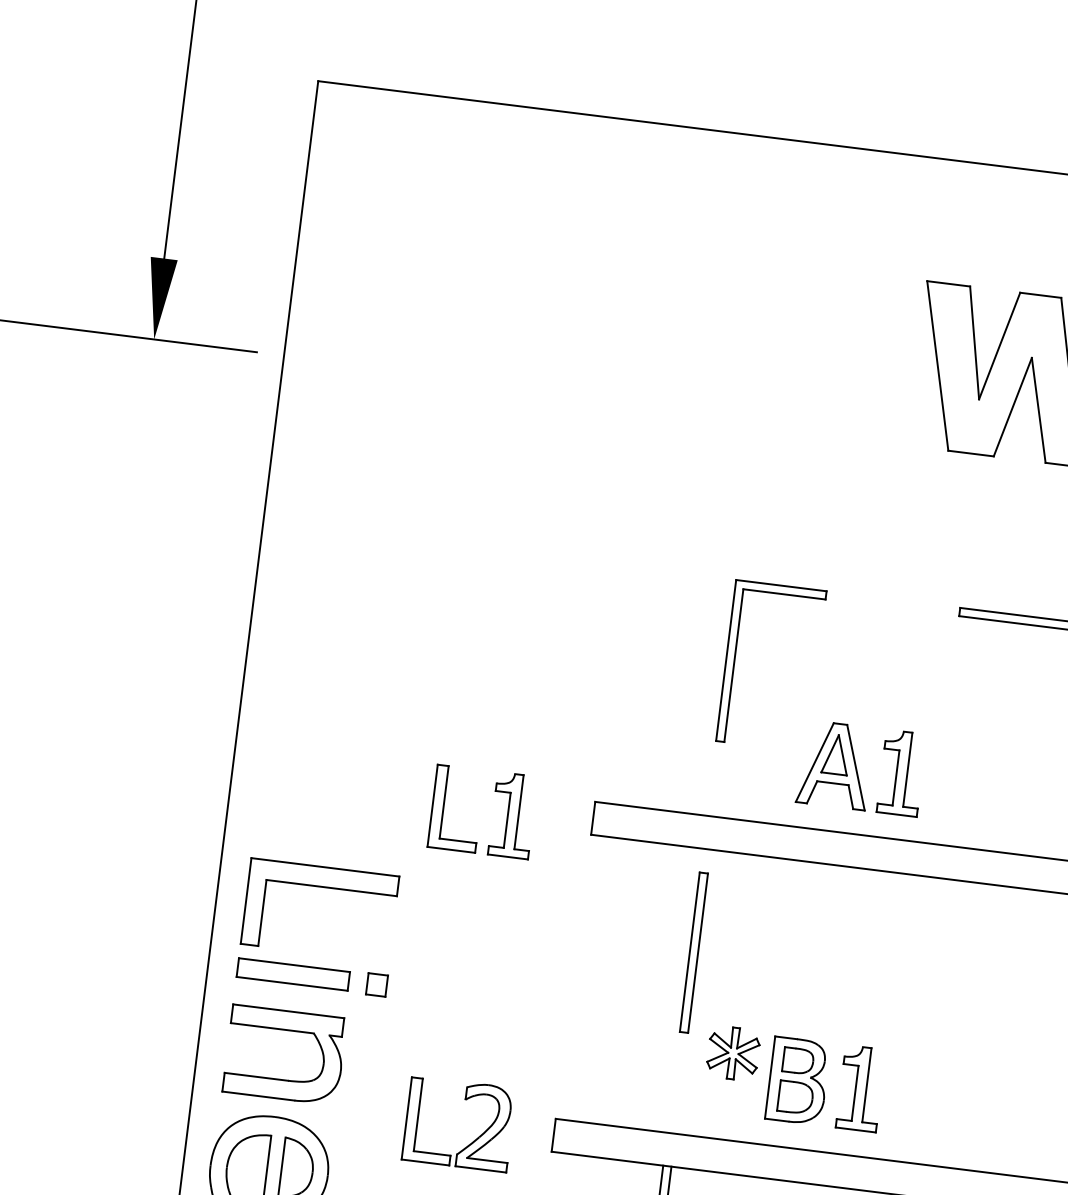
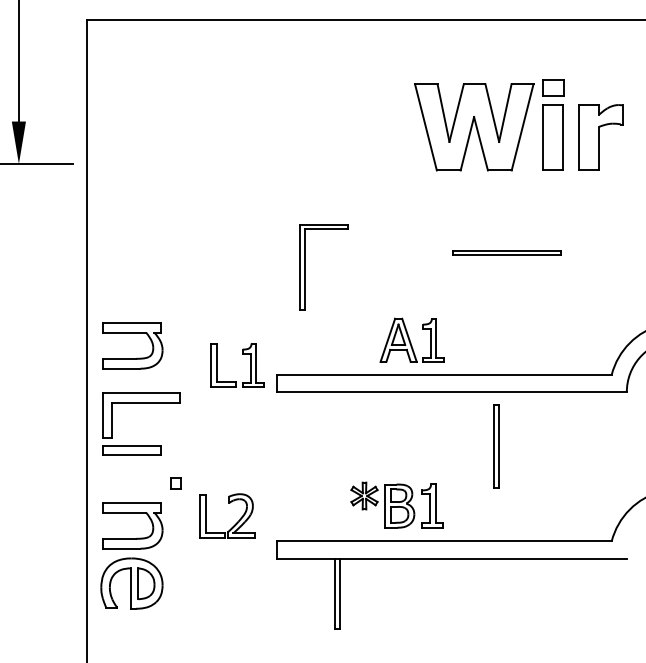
part: (735, 662) -> (305, 267), moved
part: (330, 688) -> (132, 333), added
part: (495, 792) -> (242, 354), moved
part: (322, 887) -> (141, 403), moved
part: (693, 952) -> (496, 446), moved
part: (473, 1139) -> (235, 523), moved

